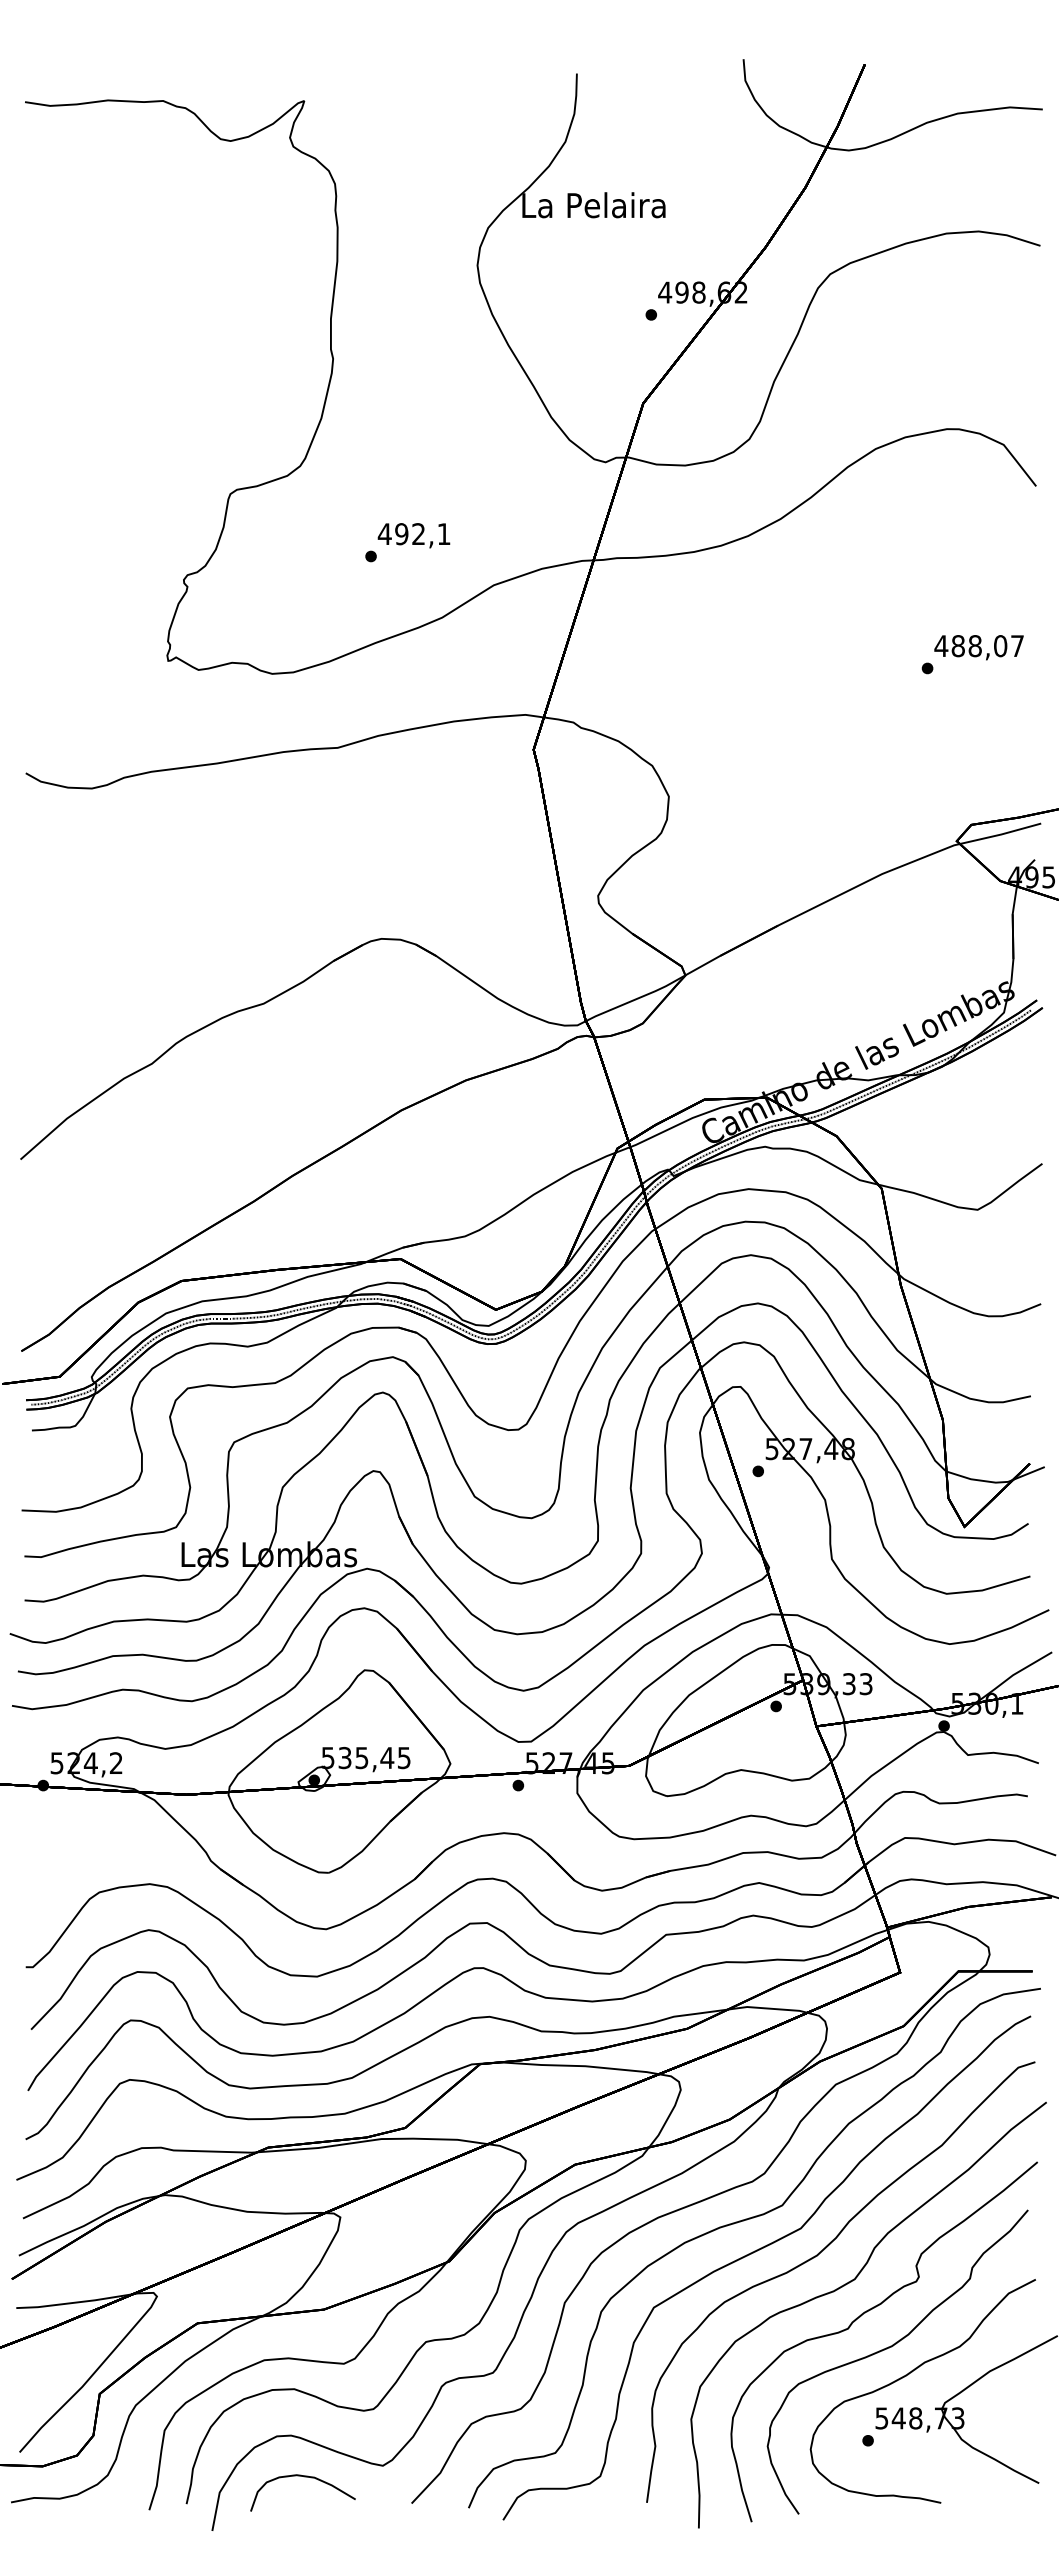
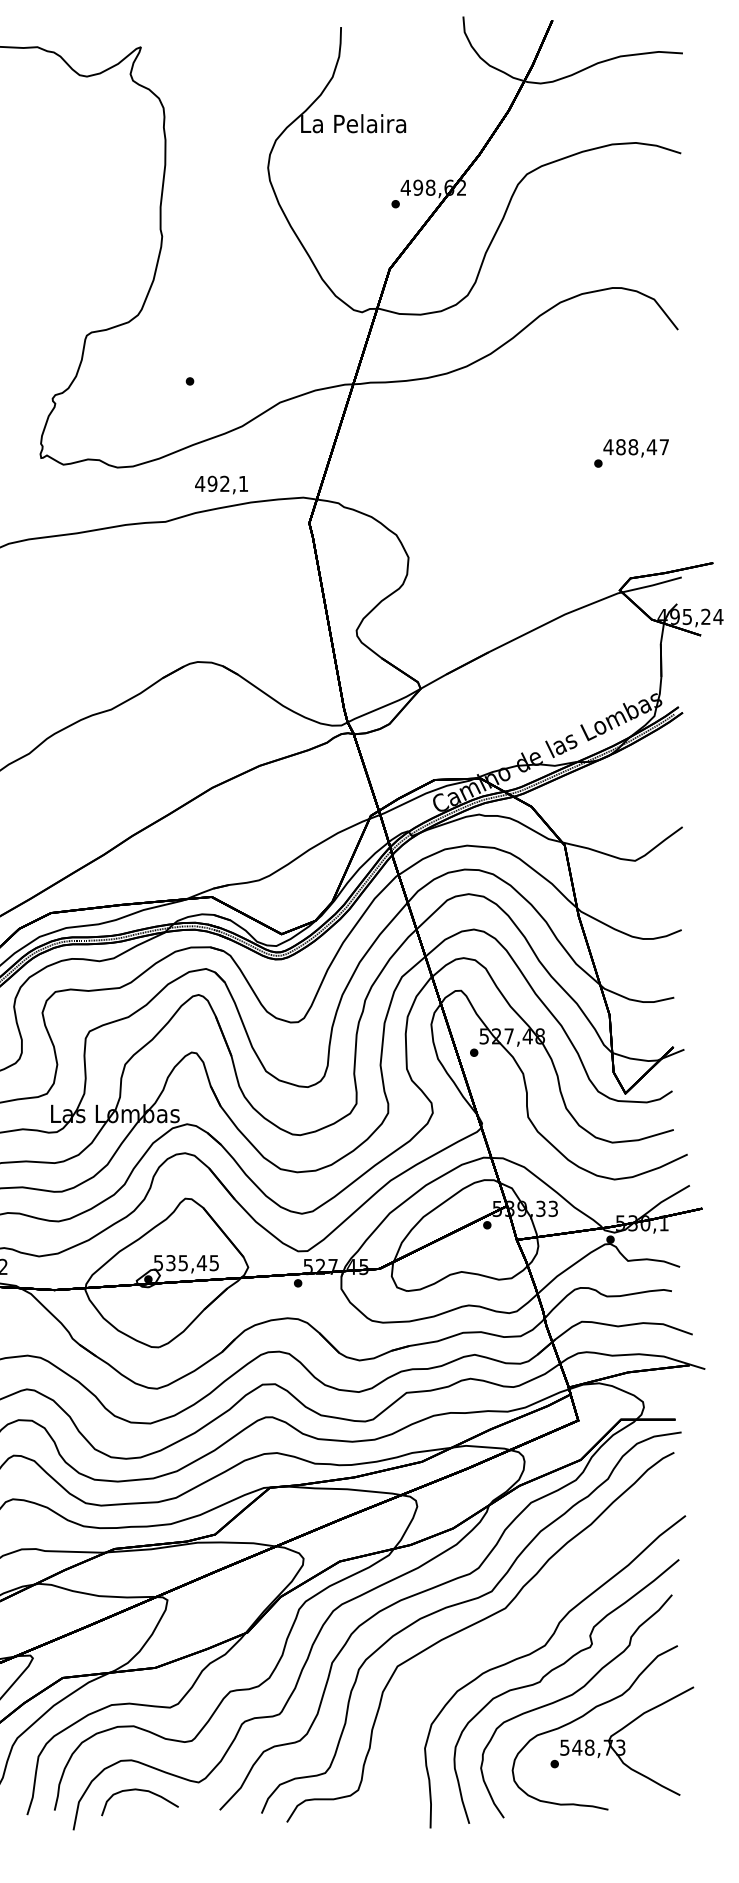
text: (413, 535) -> (221, 484), moved
text: (1000, 646) -> (651, 447), 488,07 -> 488,47
curve: (817, 2256) -> (517, 1628), removed

